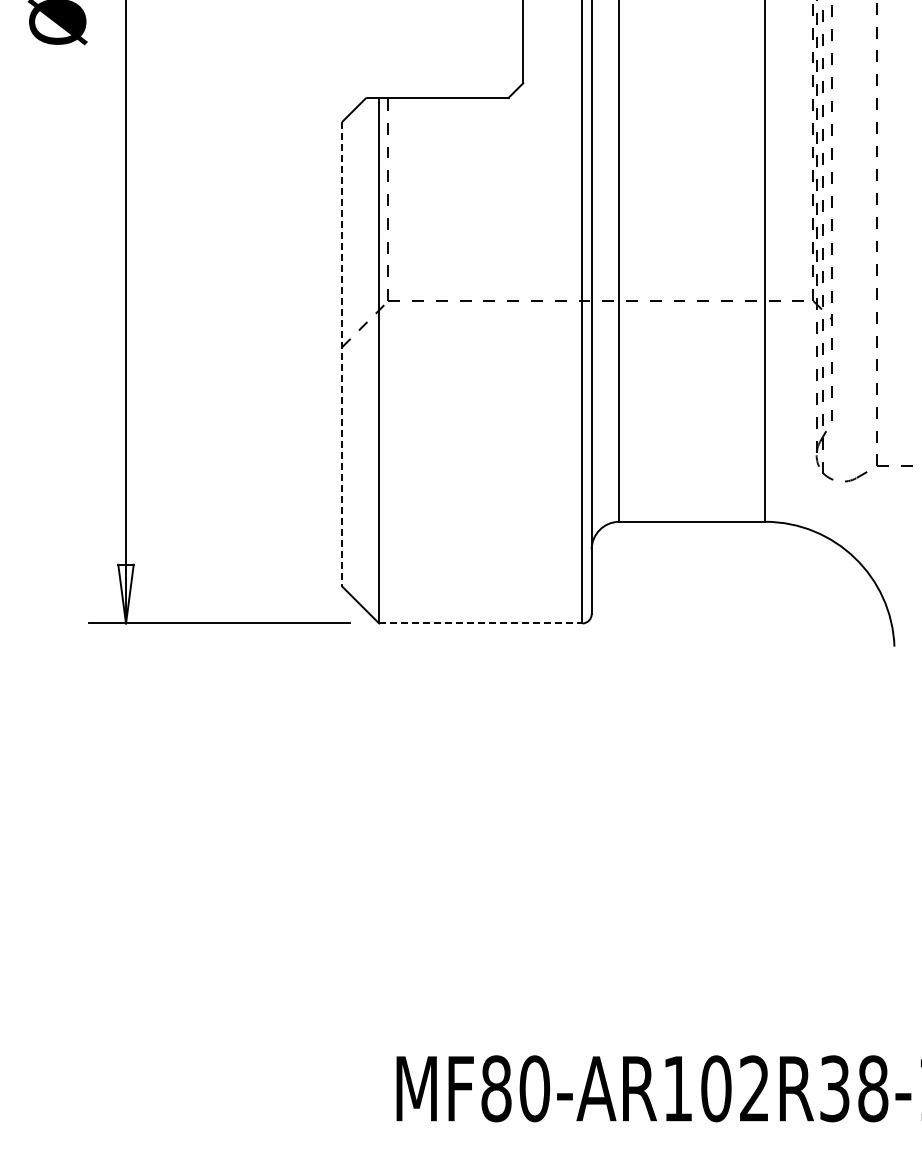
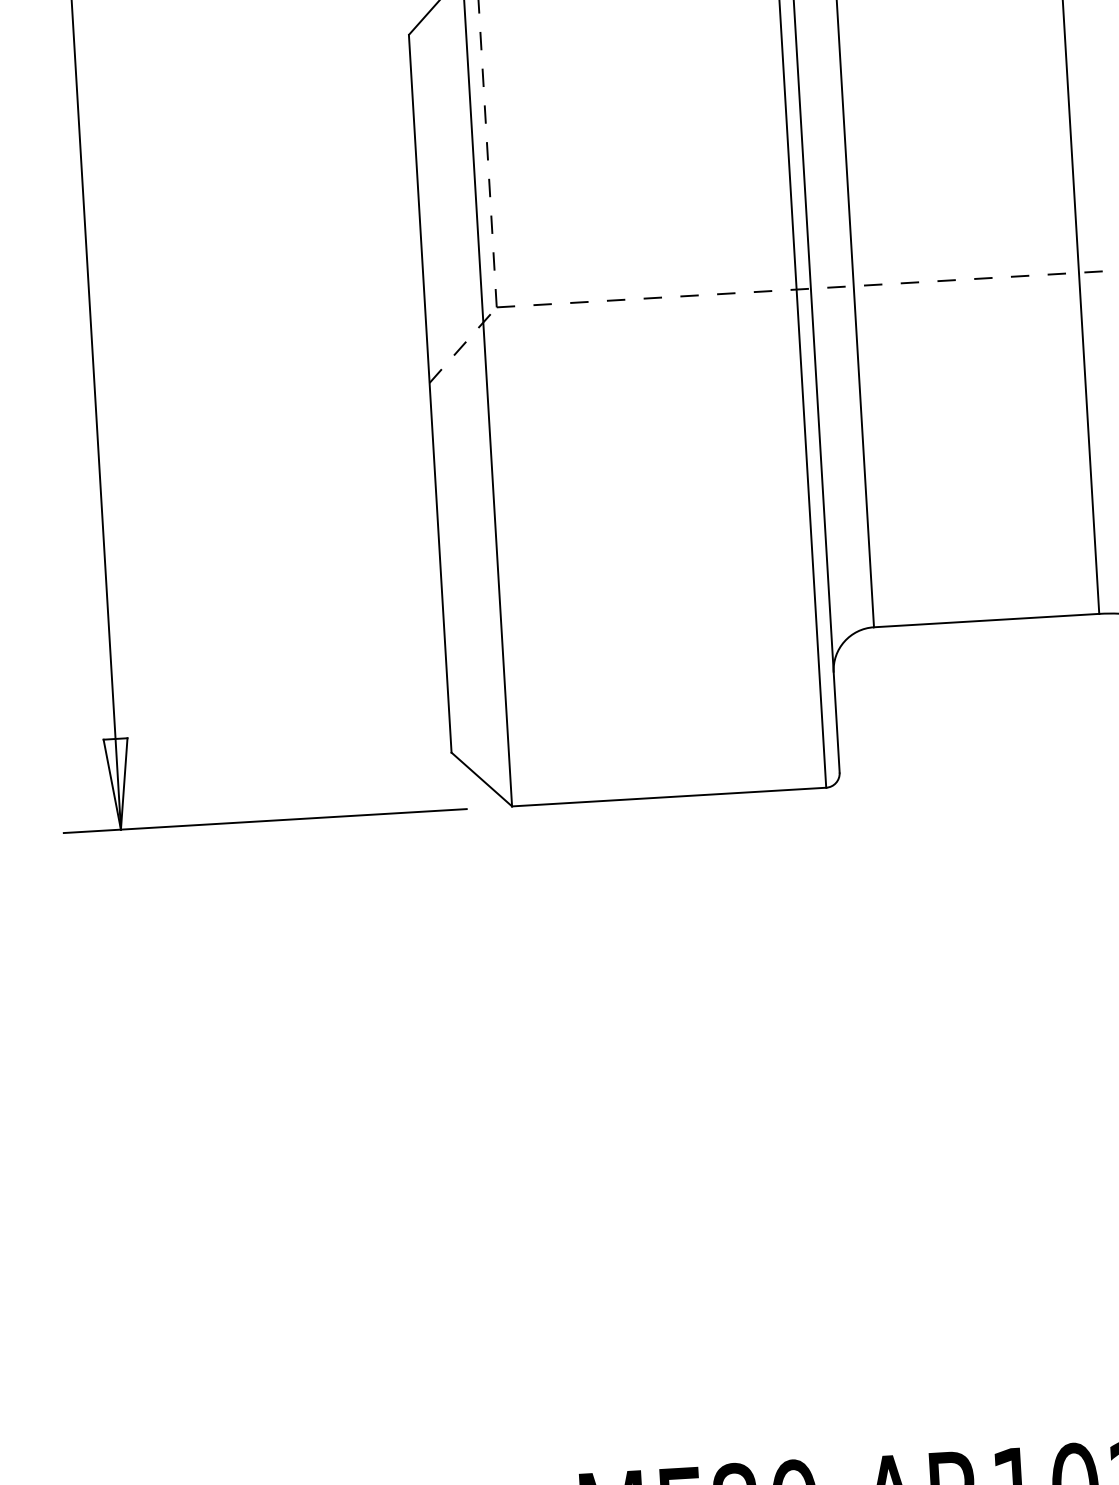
line: (342, 354) -> (430, 394), dashed -> solid
line: (480, 623) -> (668, 797), dashed -> solid

